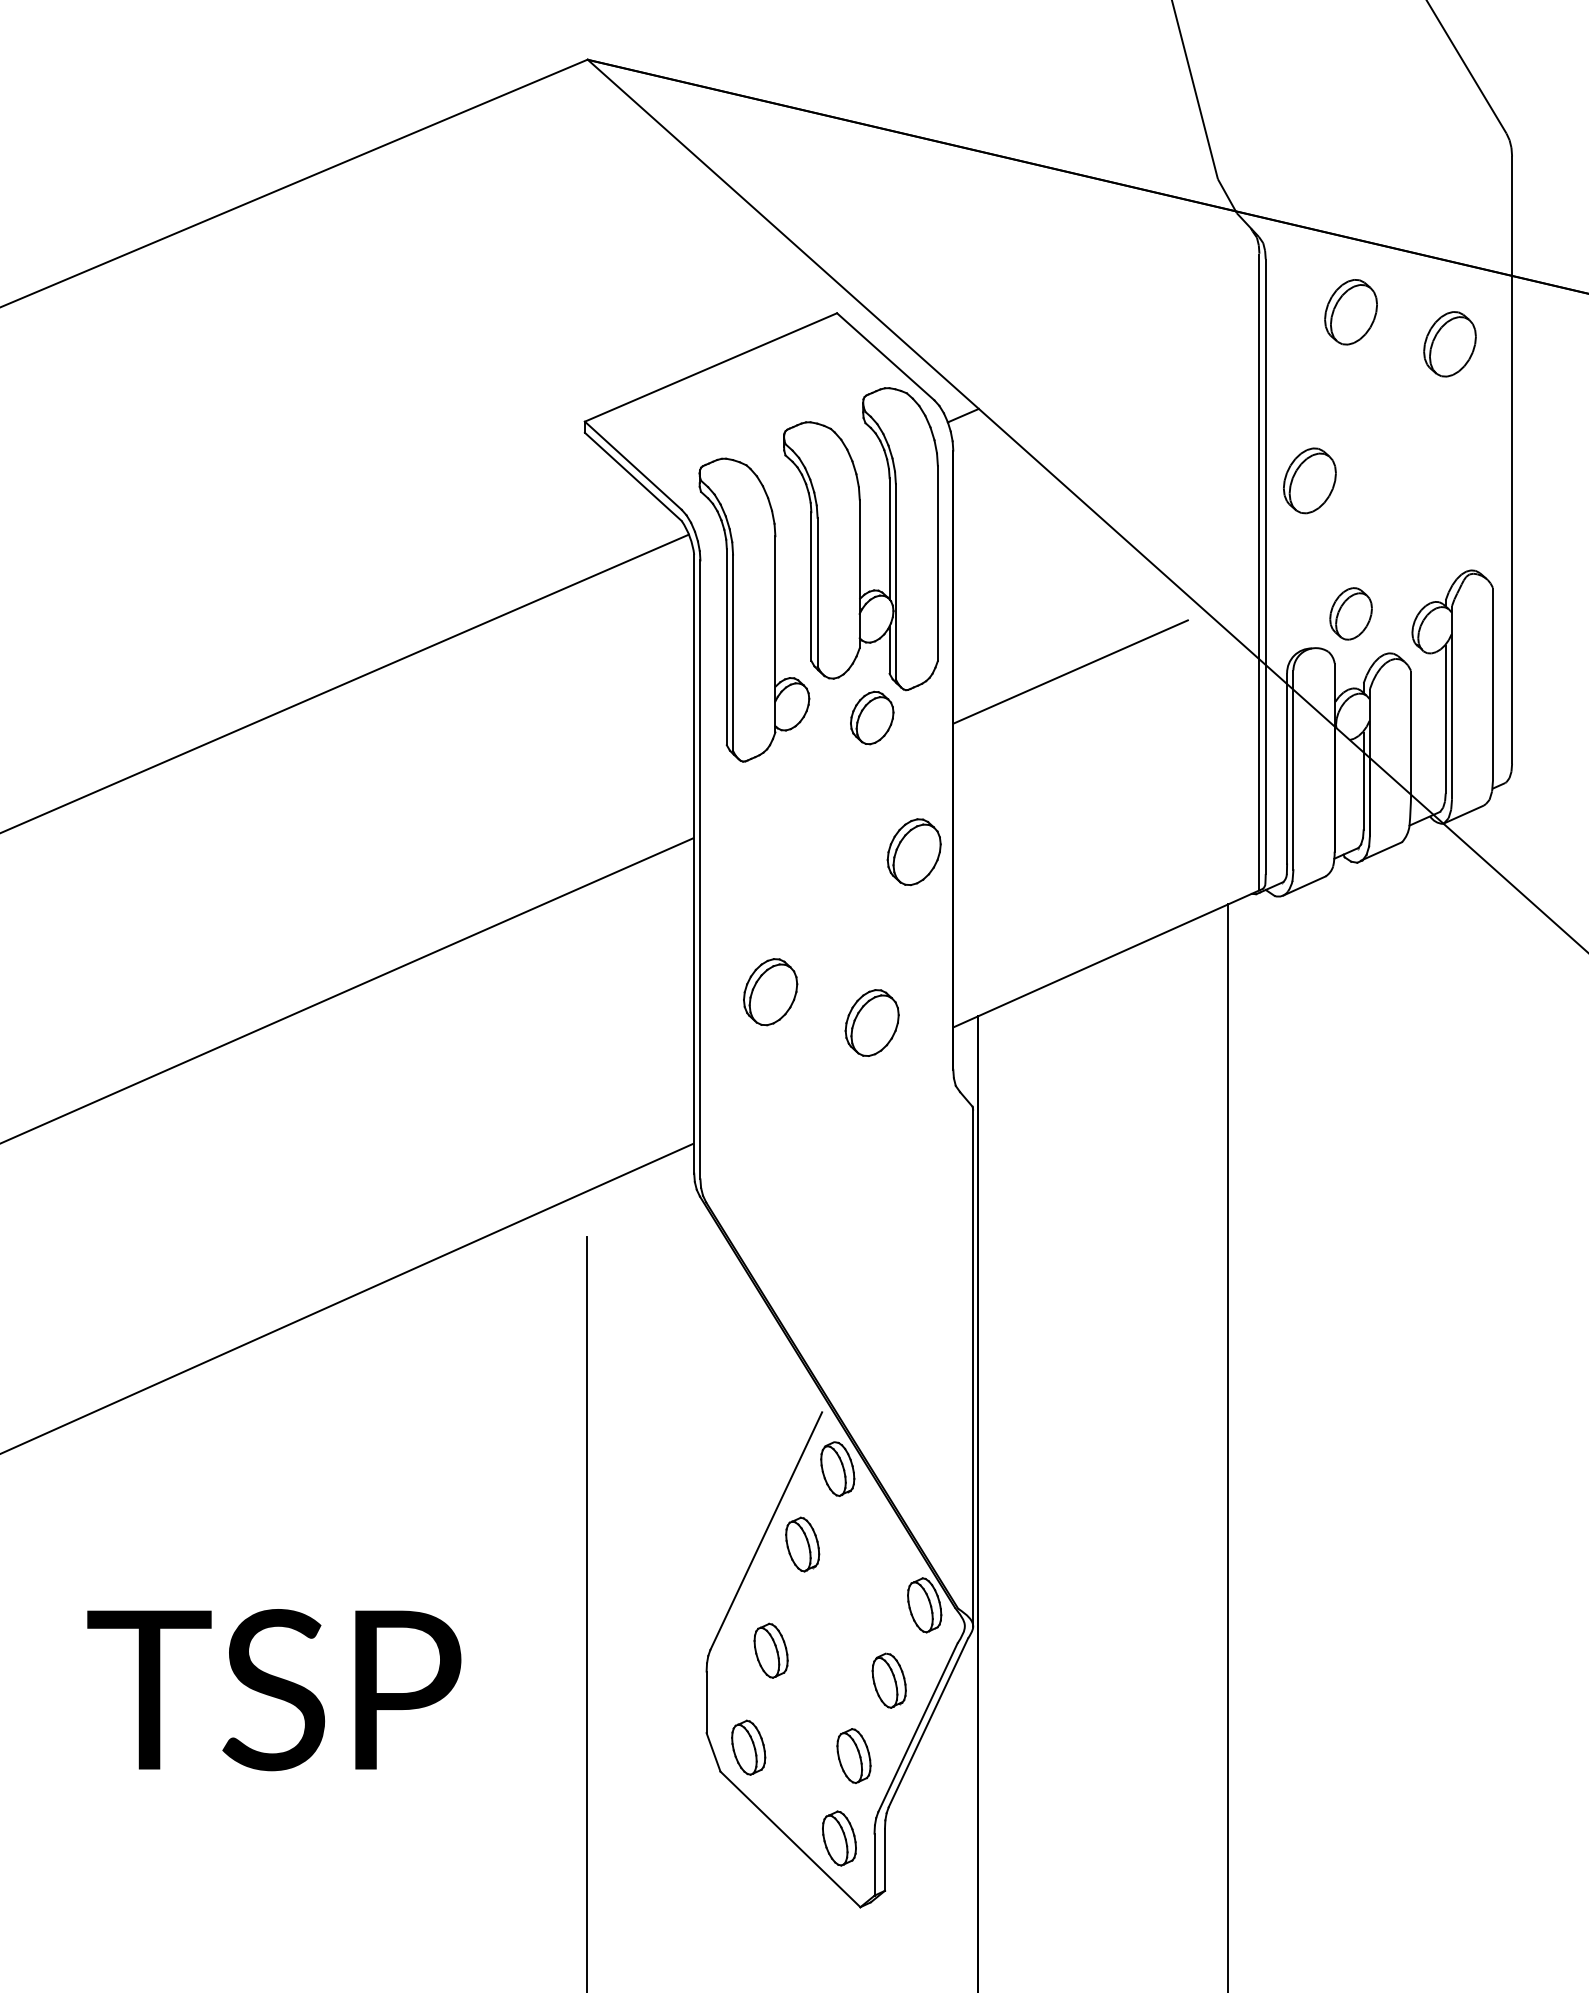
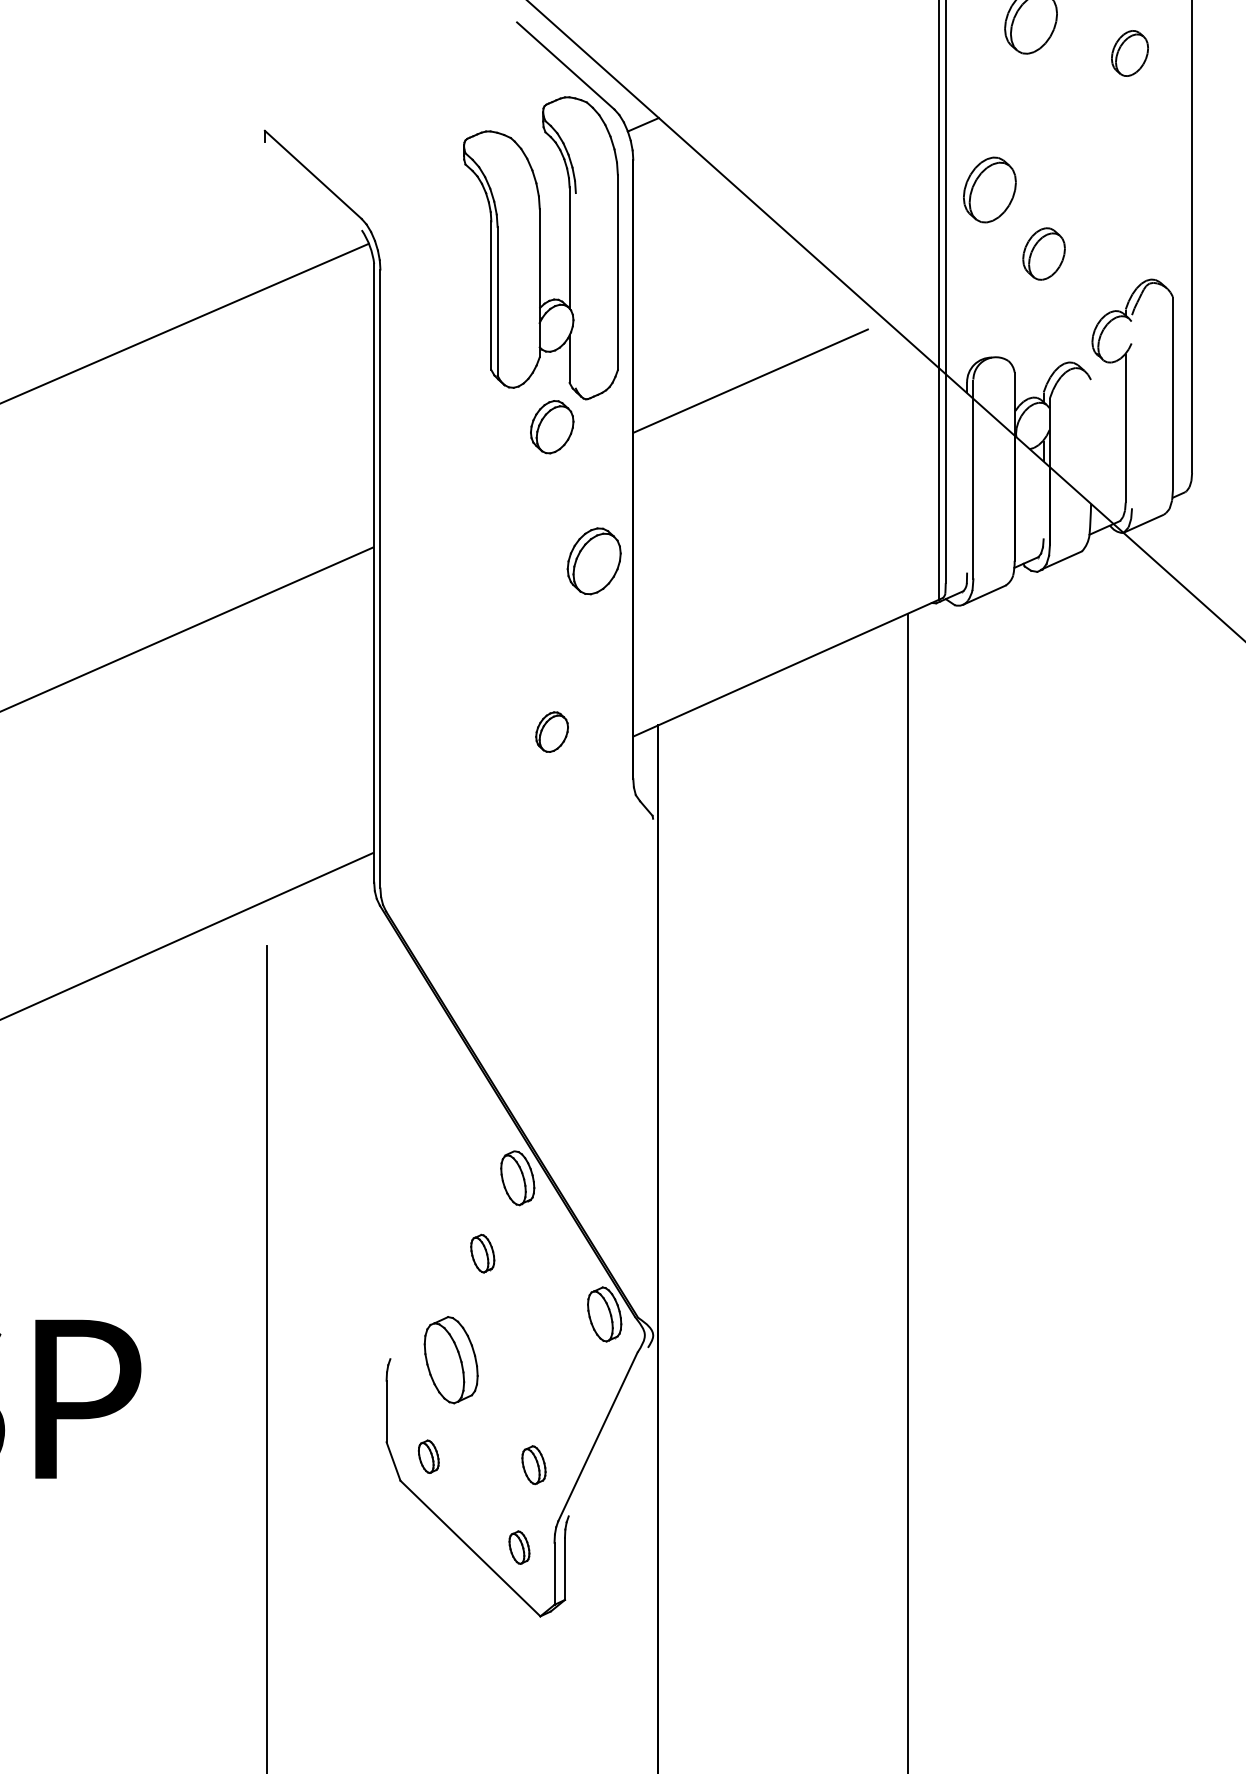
part: (1449, 344) -> (1129, 53), size x0.7
line: (710, 367) -> (390, 76), removed
line: (632, 476) -> (312, 185), removed
line: (895, 581) -> (575, 290), removed
part: (754, 609) -> (434, 318), removed
part: (1350, 613) -> (1043, 253), moved
line: (1452, 702) -> (1132, 411), removed
line: (1411, 732) -> (1091, 441), removed
line: (1287, 774) -> (967, 483), removed
line: (1363, 791) -> (1043, 500), removed
part: (770, 992) -> (450, 701), removed
part: (871, 1022) -> (551, 731), size x0.6
line: (973, 1367) -> (653, 1076), removed
line: (766, 1531) -> (446, 1240), removed
part: (802, 1544) -> (482, 1253), size x0.7
part: (770, 1650) -> (450, 1359), size x1.6
part: (888, 1680) -> (568, 1389), removed
line: (927, 1722) -> (607, 1431), removed
part: (748, 1747) -> (428, 1456), size x0.6
part: (853, 1755) -> (533, 1464), size x0.7
part: (839, 1838) -> (519, 1547), size x0.6

